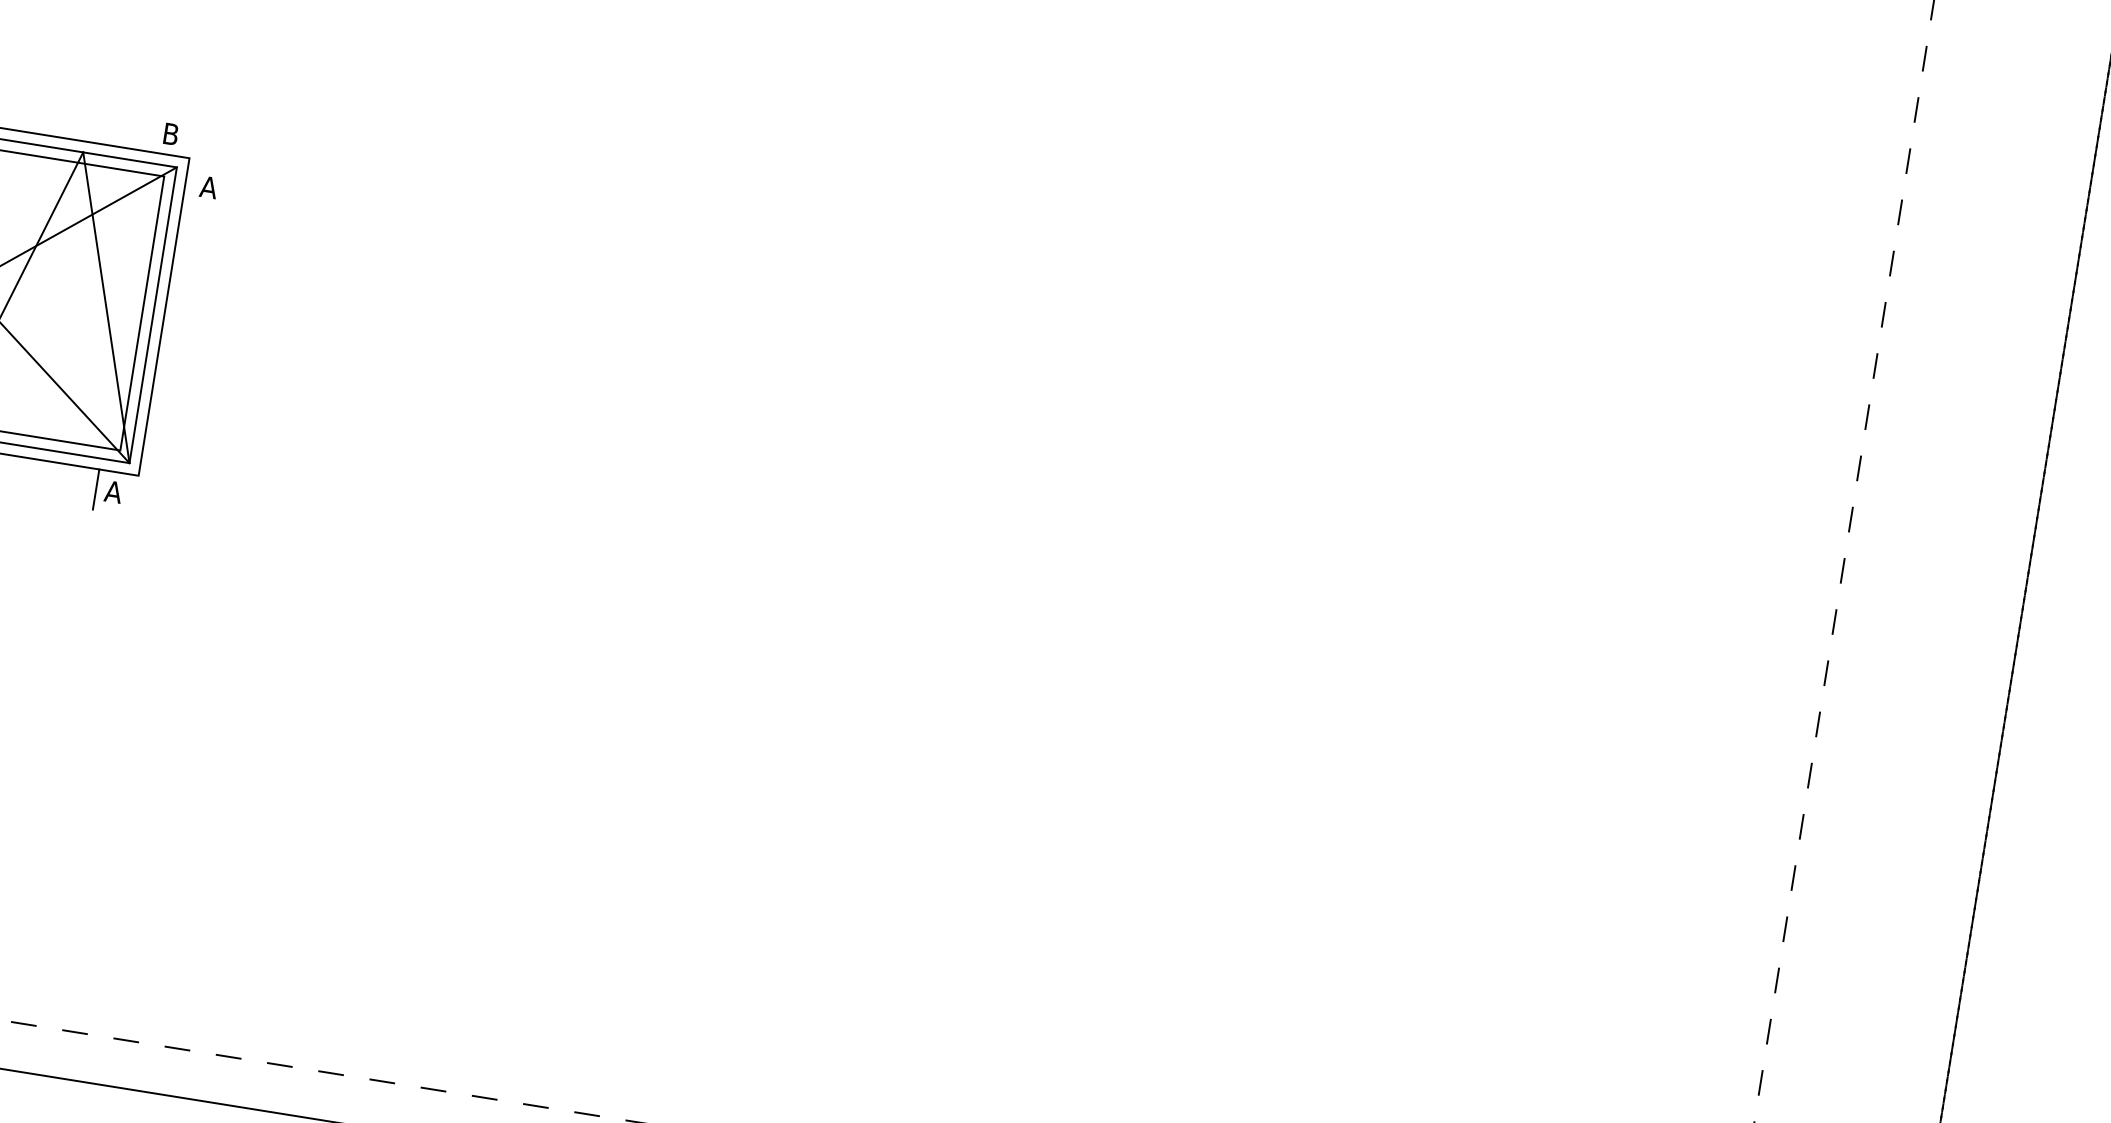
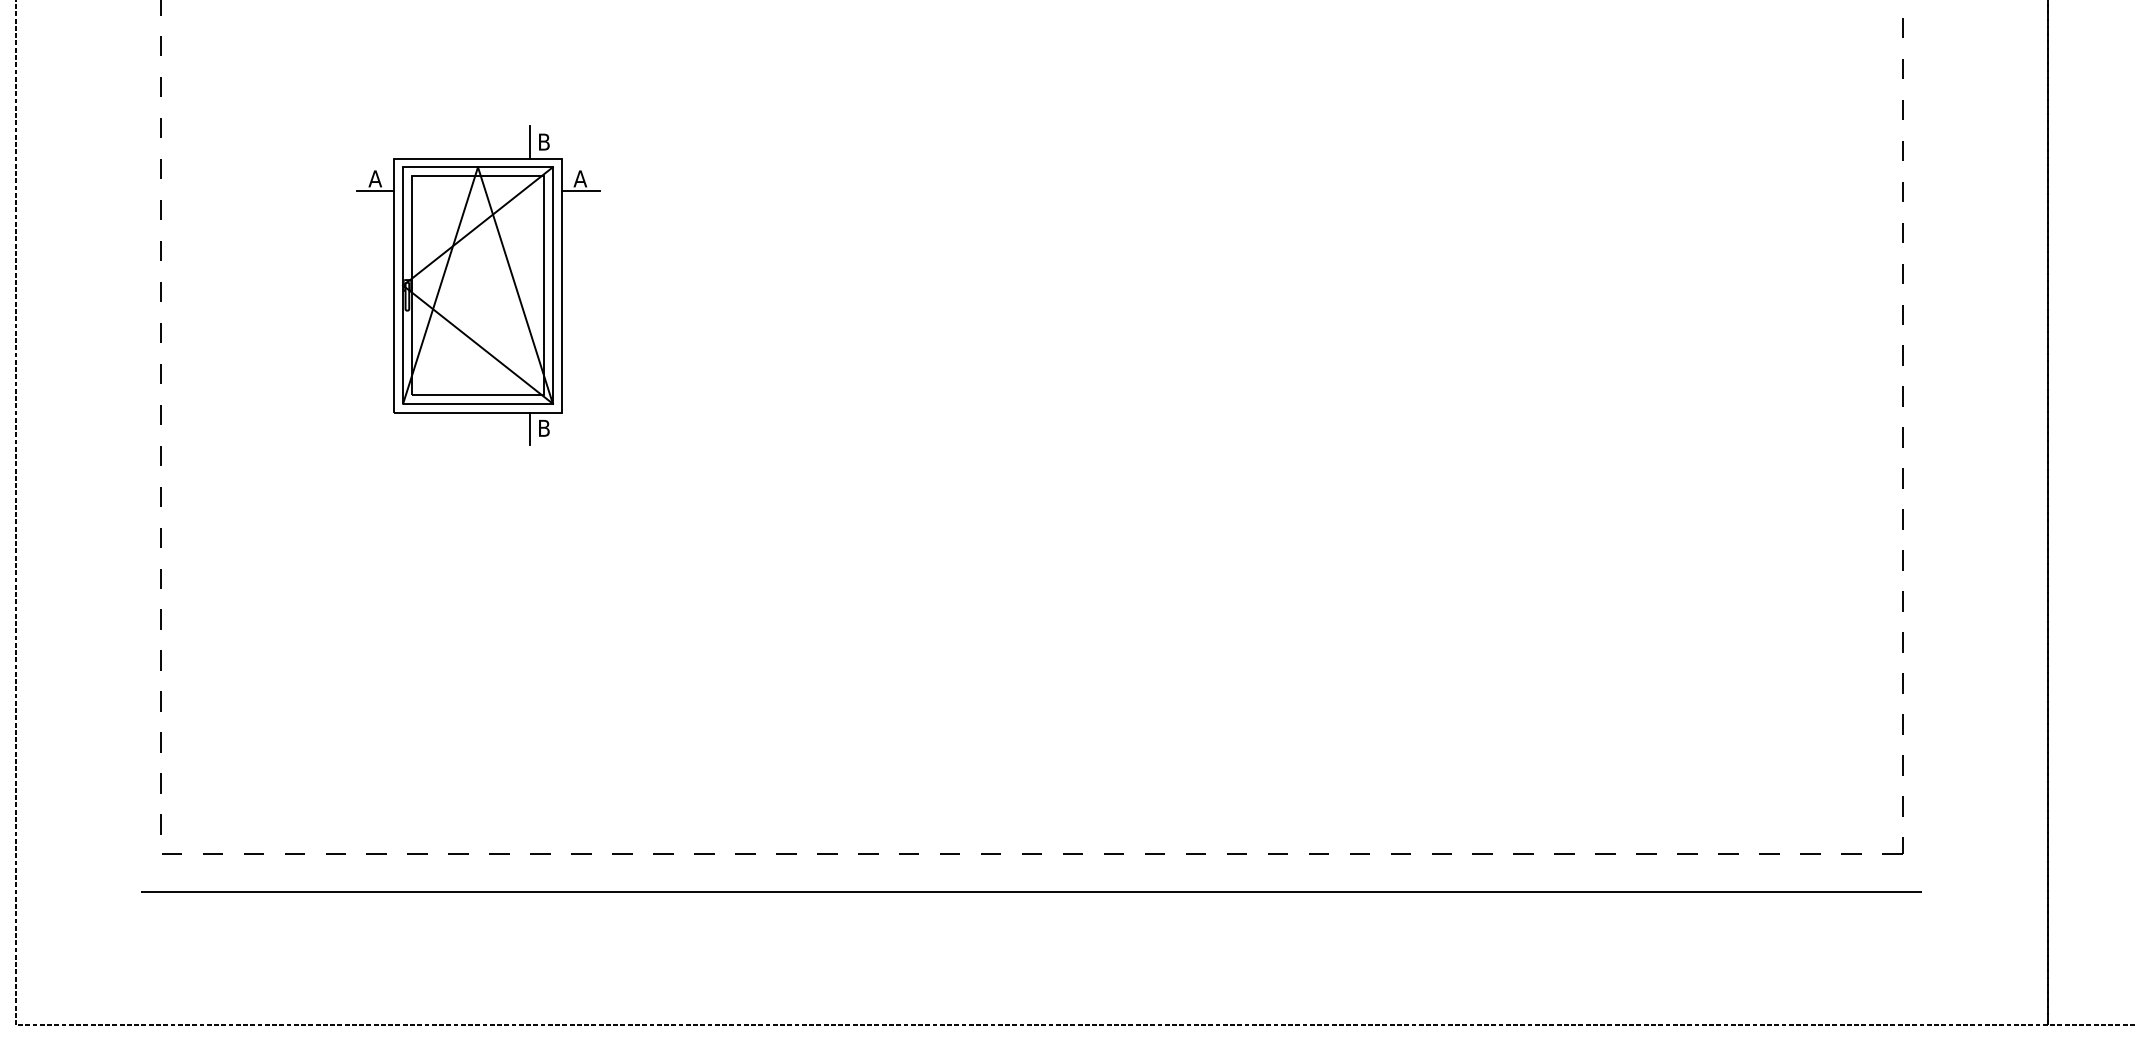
line: (153, 131) -> (530, 142), added
line: (206, 203) -> (580, 191), added
text: (112, 490) -> (543, 427), A -> B

